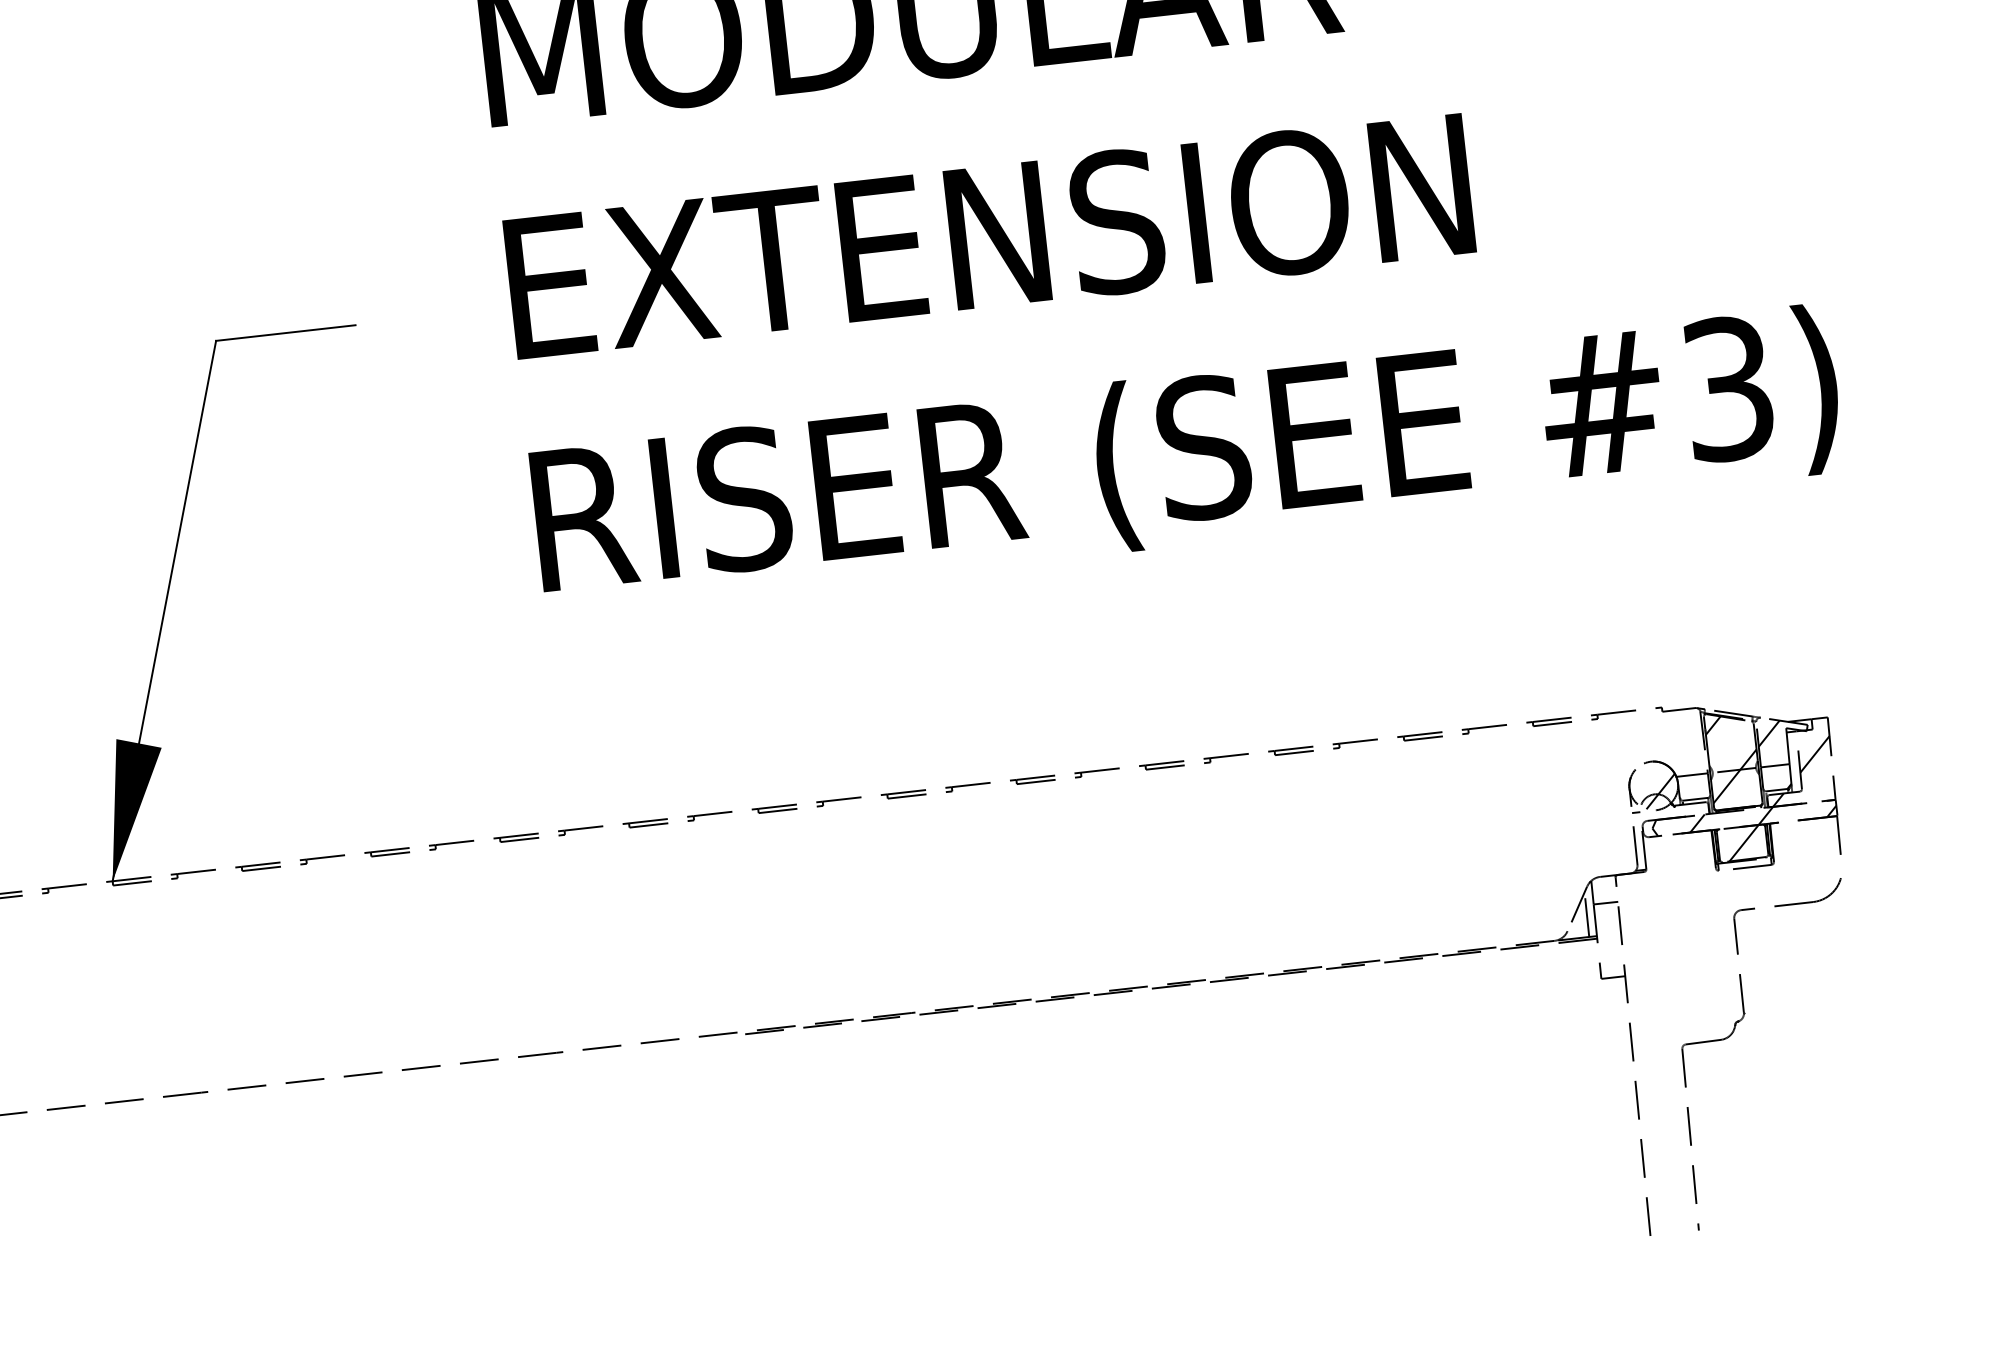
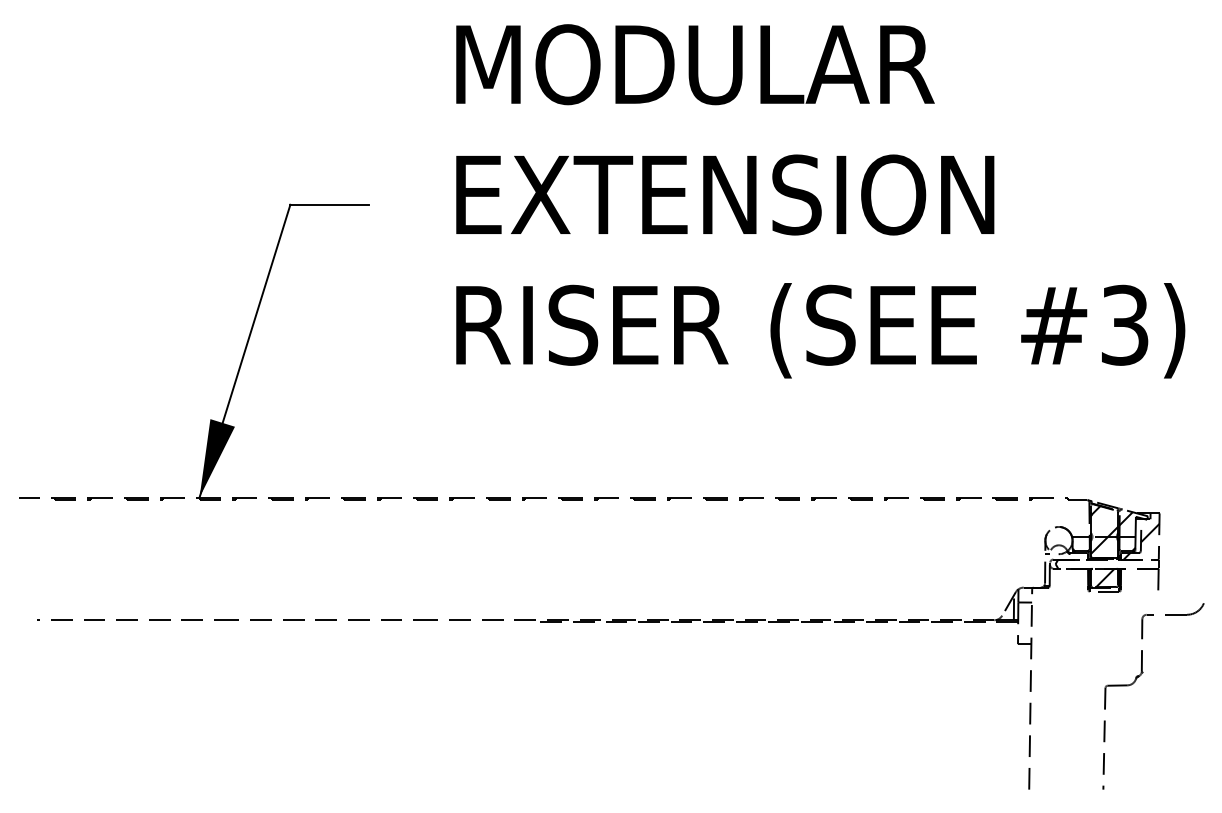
hatch: (1660, 792) -> (1062, 544), removed
hatch: (1762, 815) -> (1117, 563), removed
part: (1734, 1033) -> (1135, 682), moved

